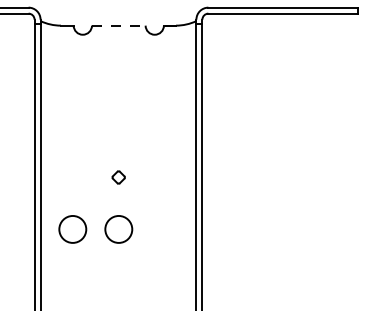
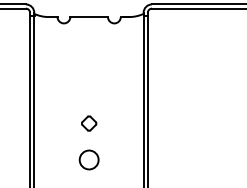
line: (118, 25) -> (88, 16), dashed -> solid
part: (118, 177) -> (88, 123), size x1.67
circle: (72, 229) -> (56, 160), removed

